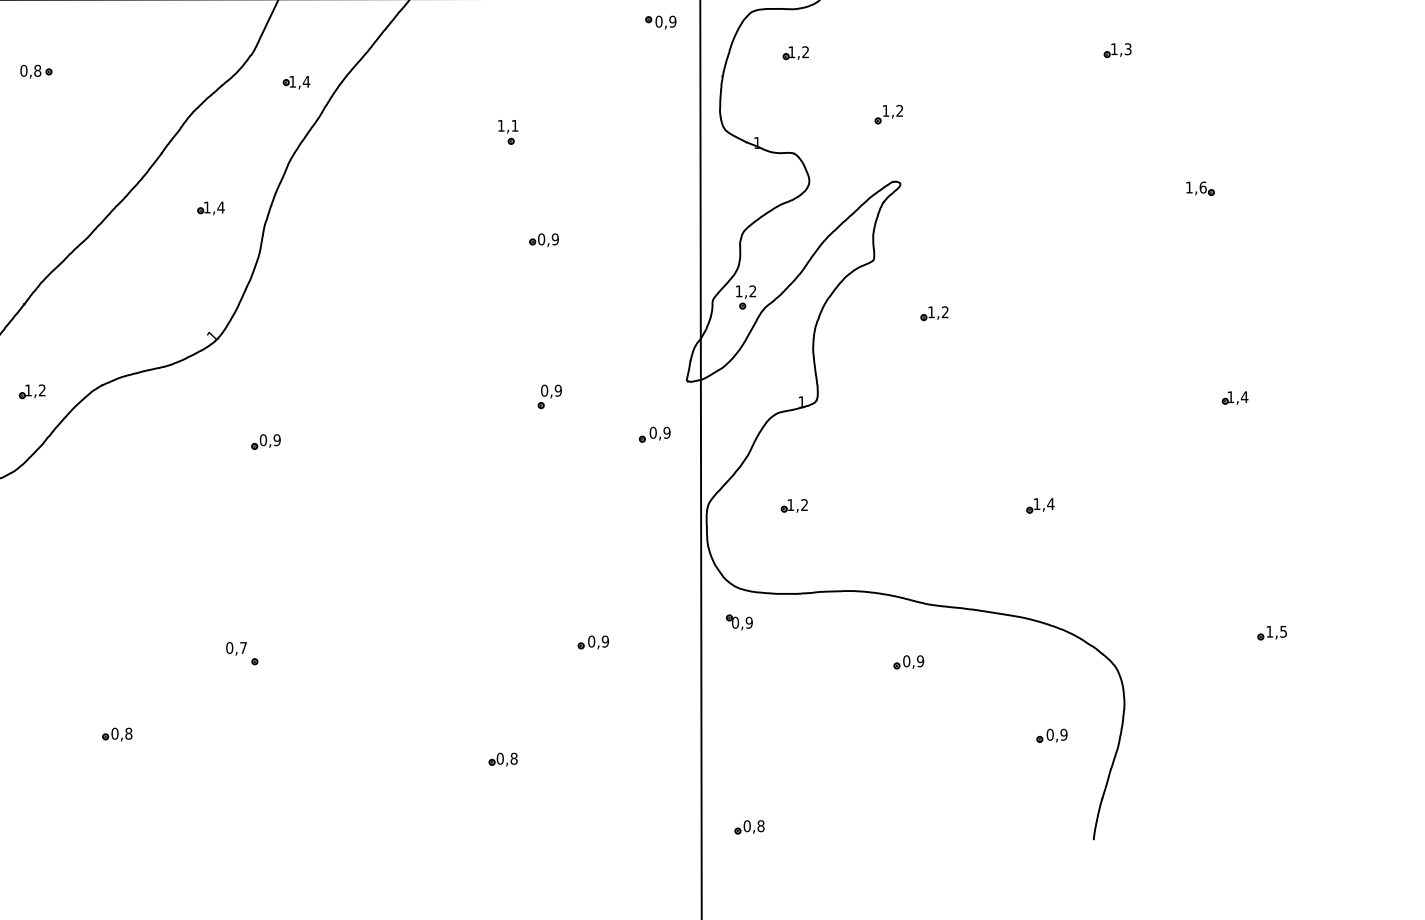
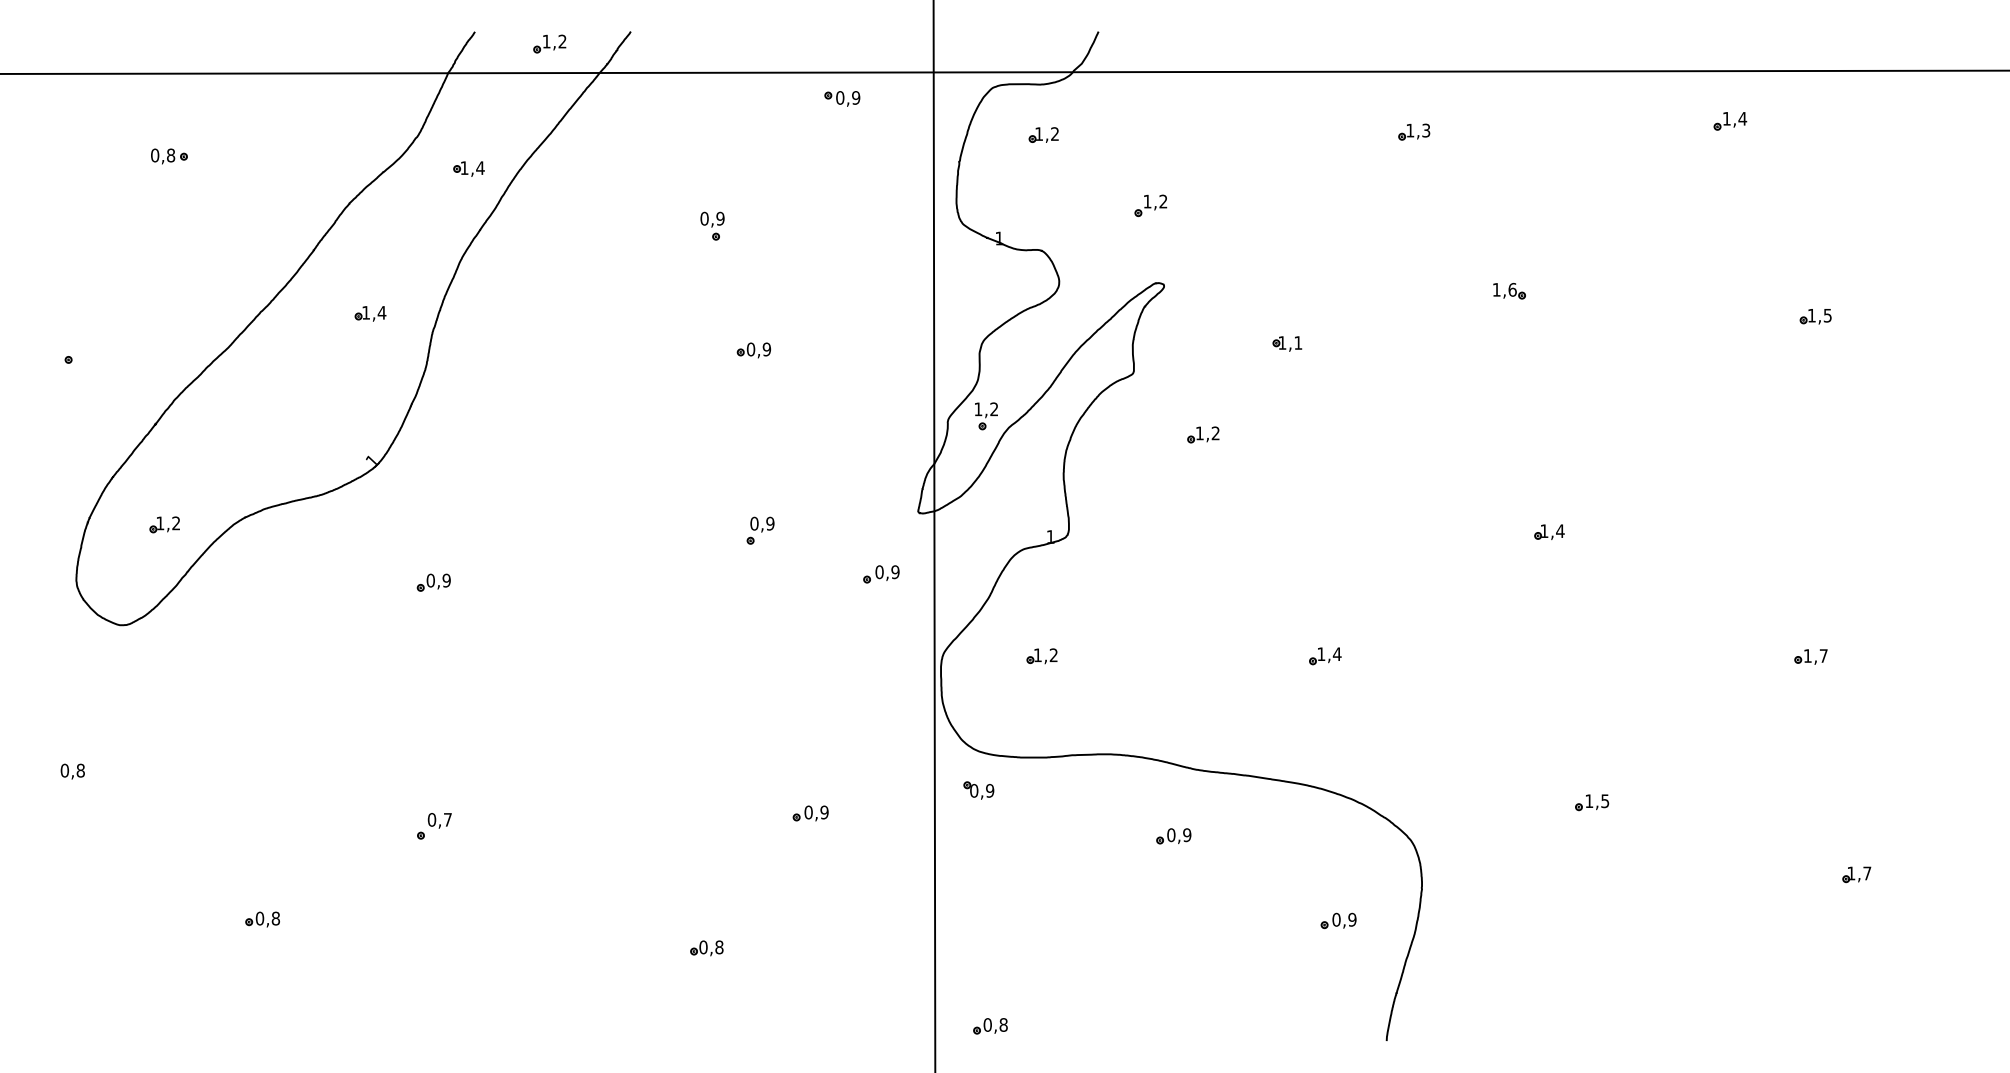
part: (661, 22) -> (842, 98), moved
part: (1392, 41) -> (1730, 121), added
text: (508, 125) -> (712, 218), 1,1 -> 0,9
part: (1007, 234) -> (1287, 343), added
text: (236, 648) -> (439, 820), moved

